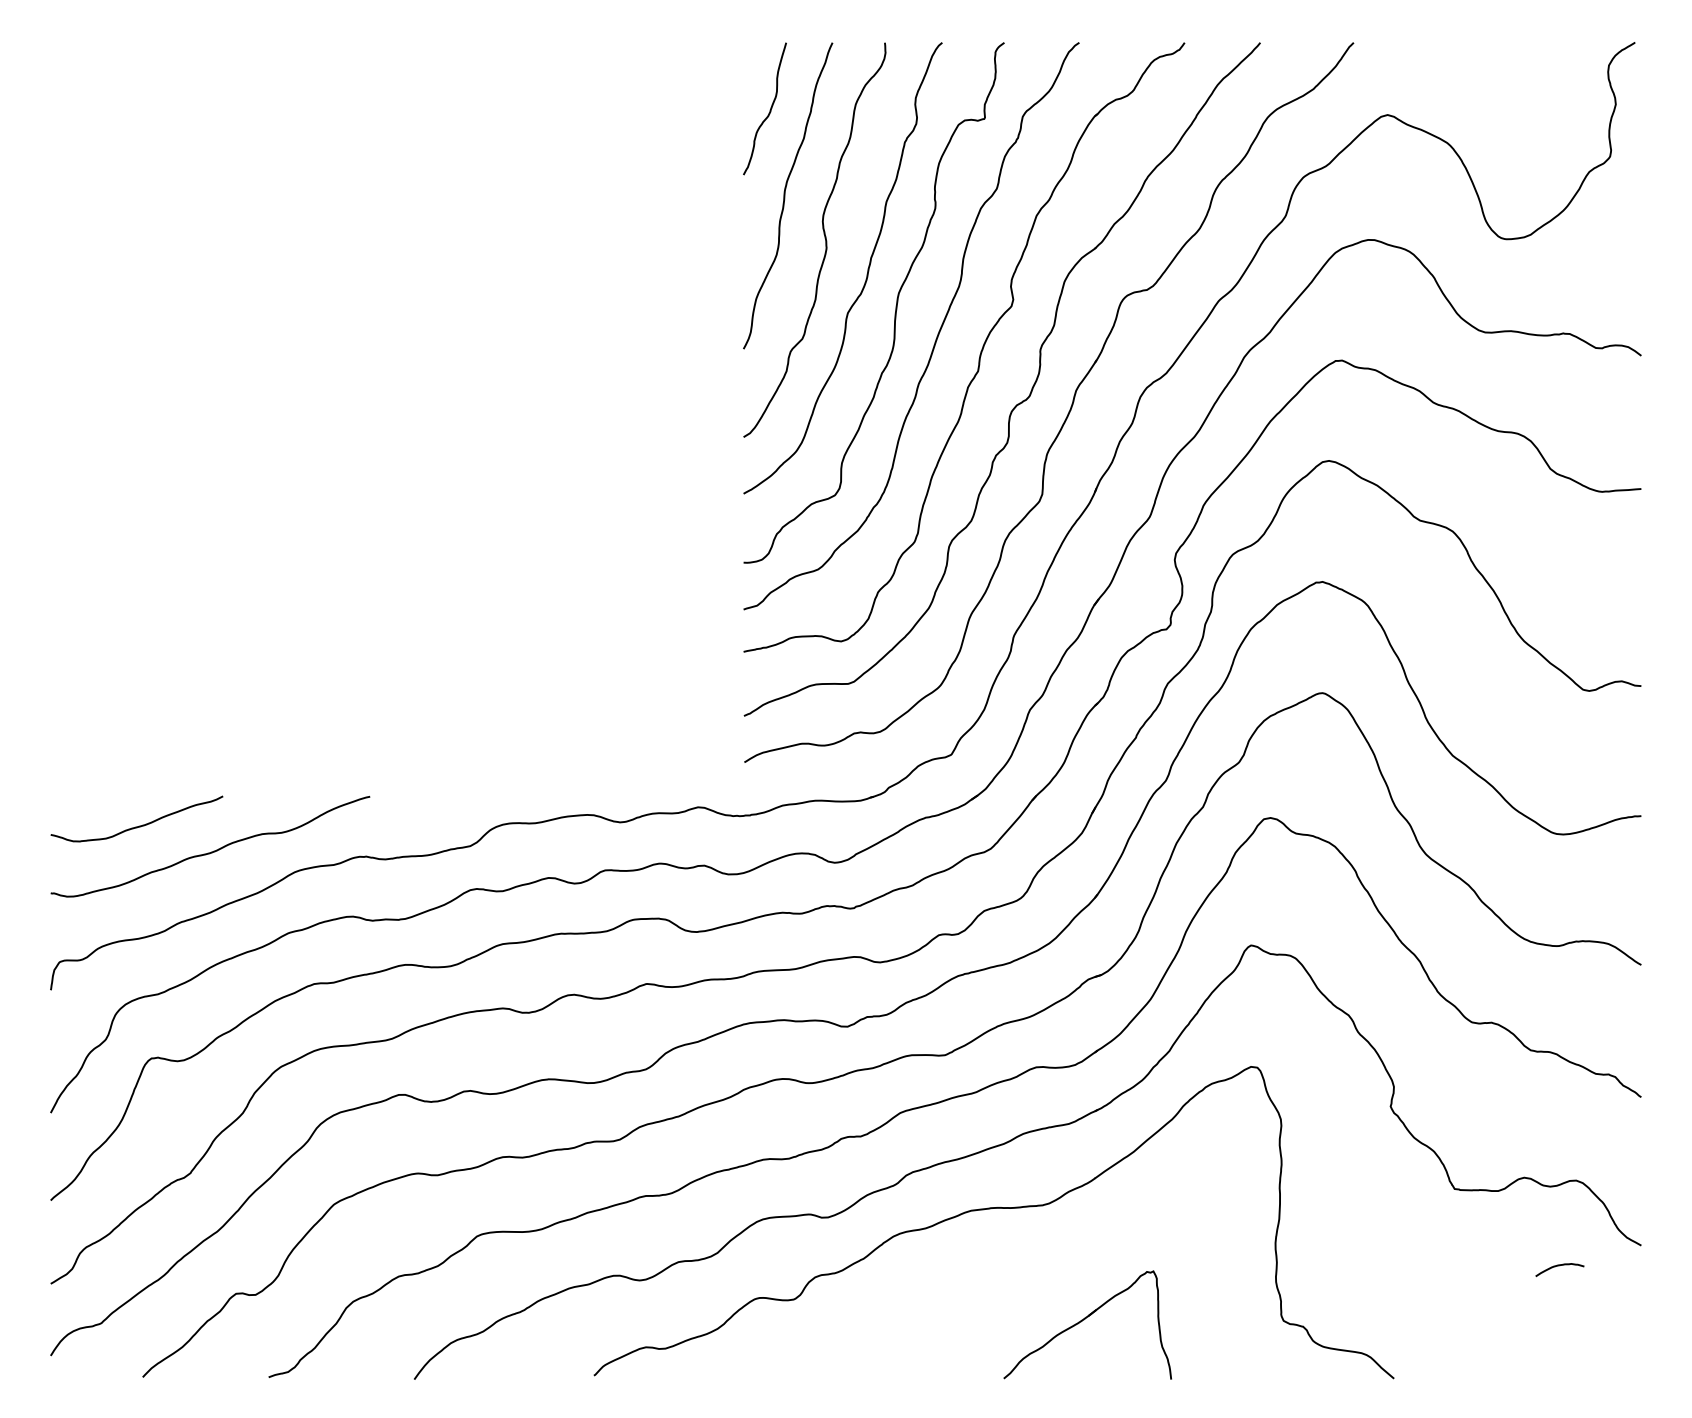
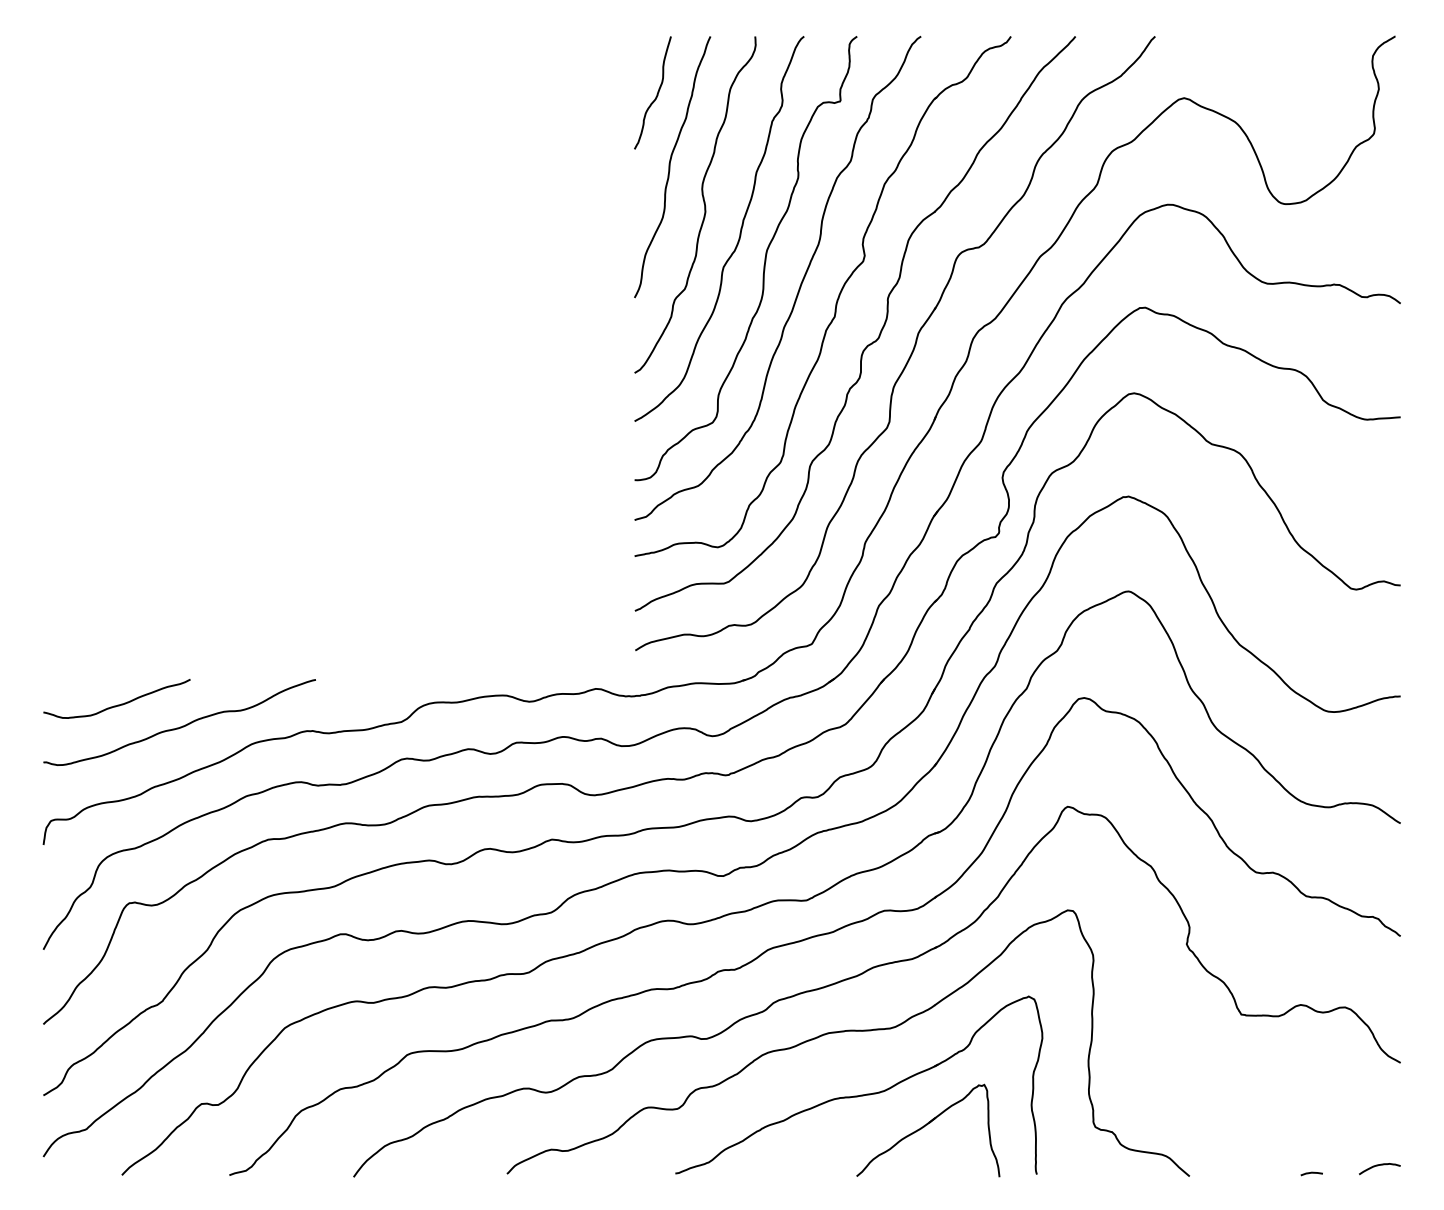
curve: (1559, 1266) -> (1379, 1166), moved
part: (1006, 1283) -> (858, 1095), added
curve: (1537, 1375) -> (1312, 1173), added

